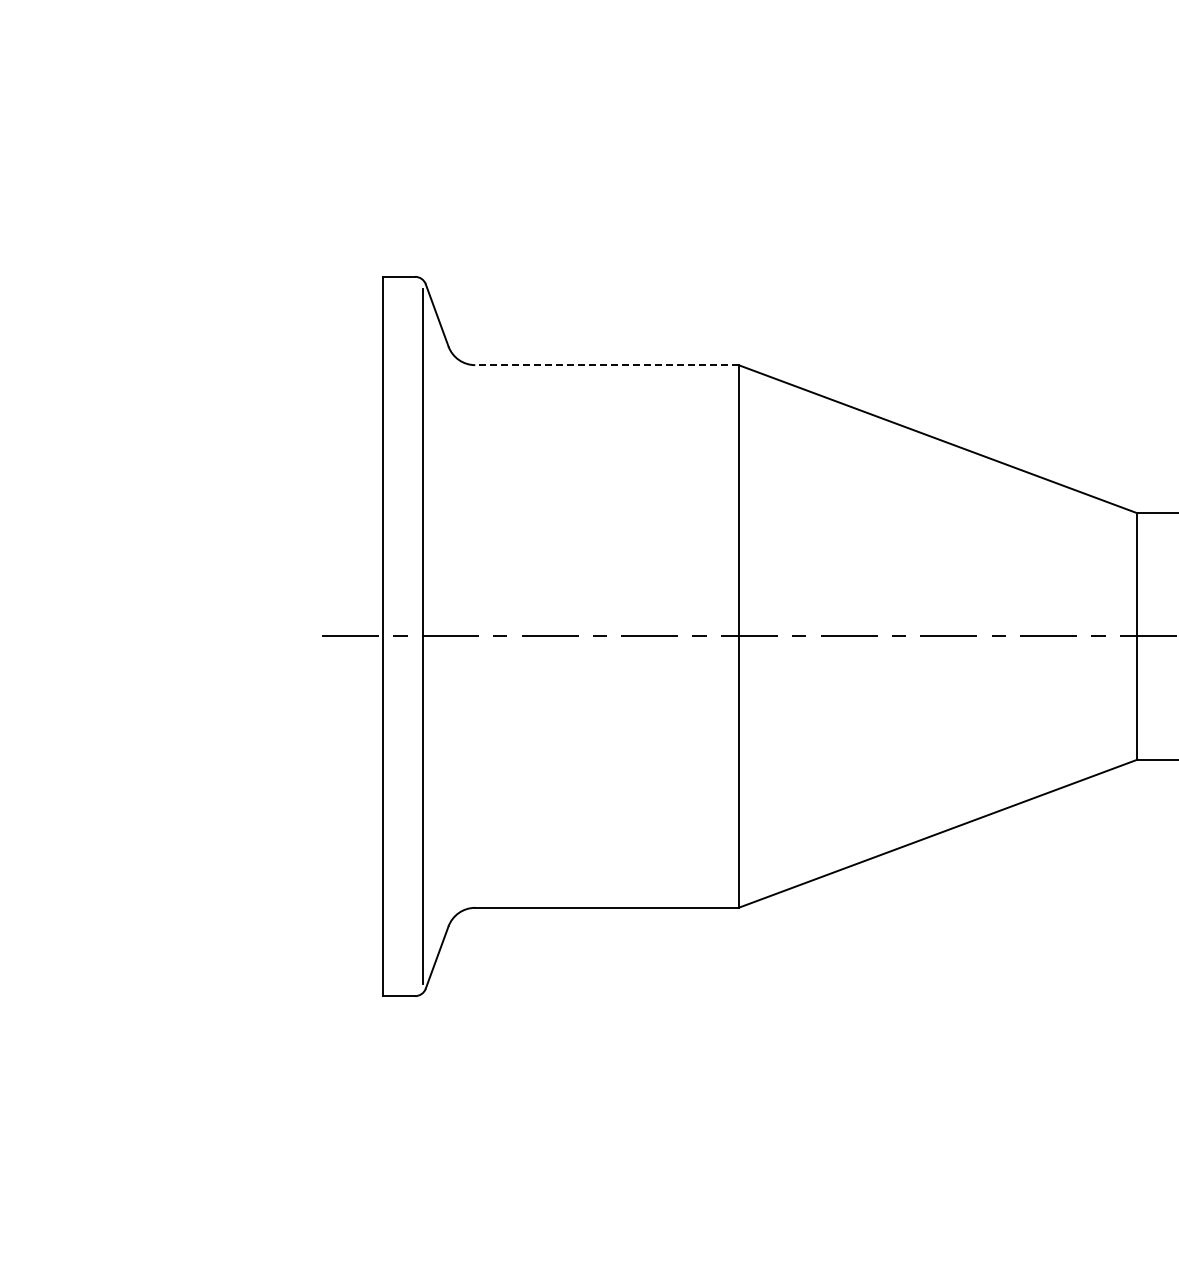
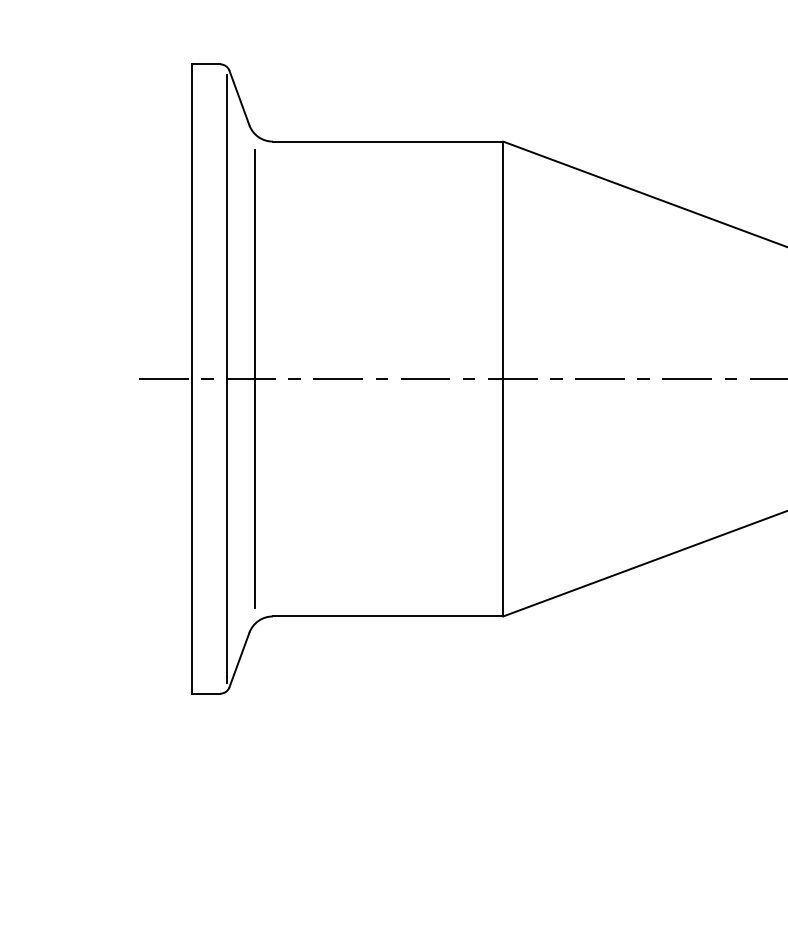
line: (606, 365) -> (387, 141), dashed -> solid
line: (455, 636) -> (255, 379), added

